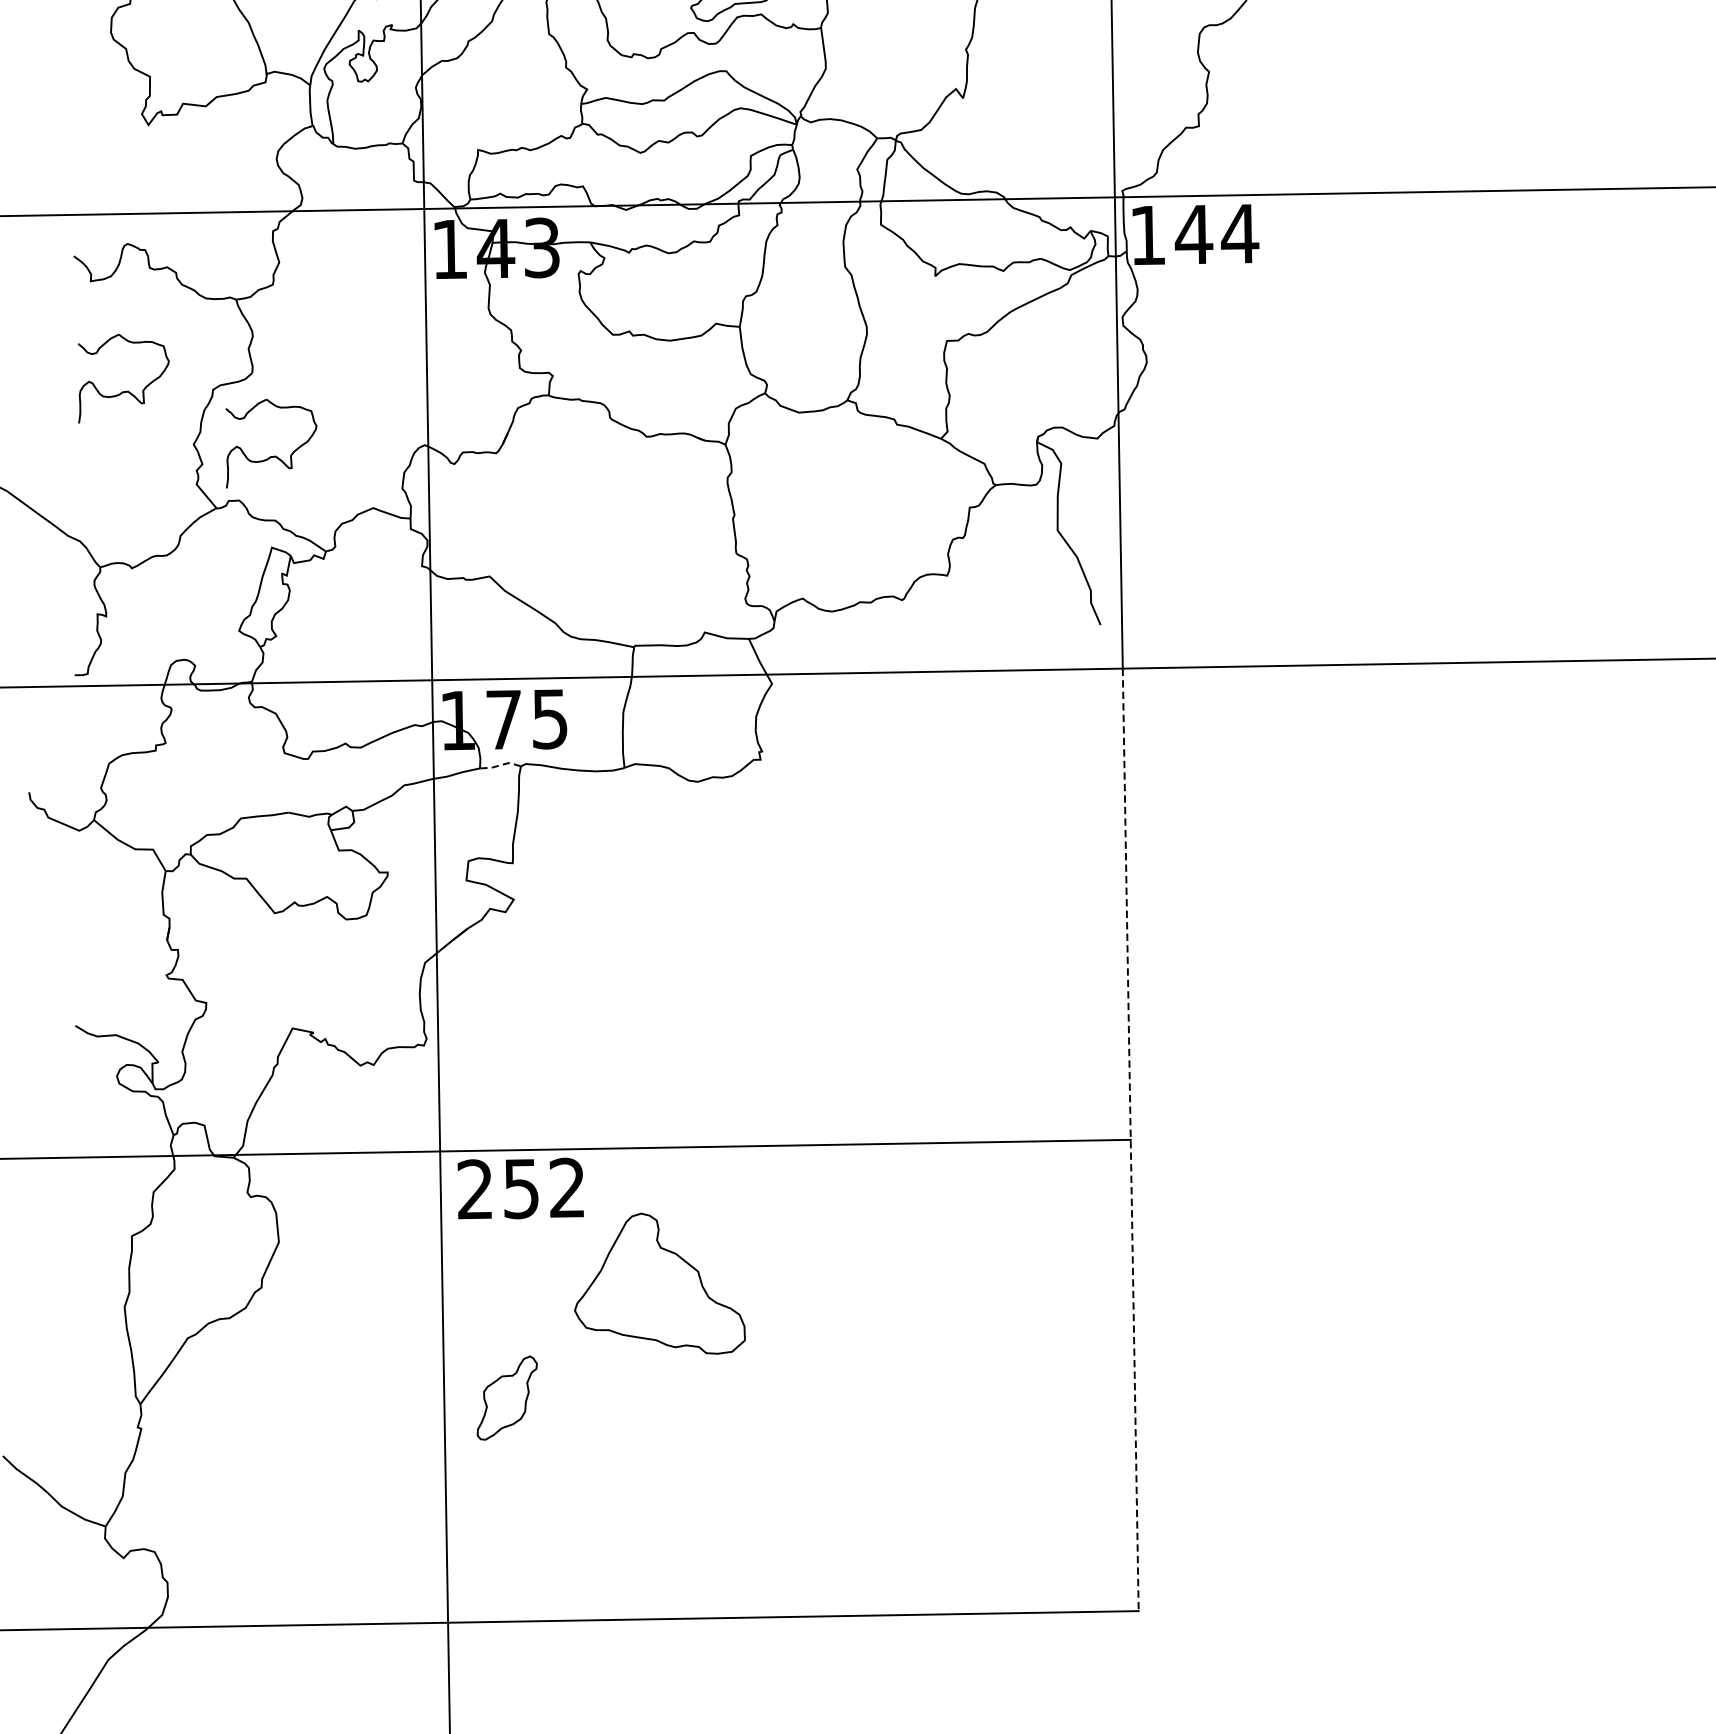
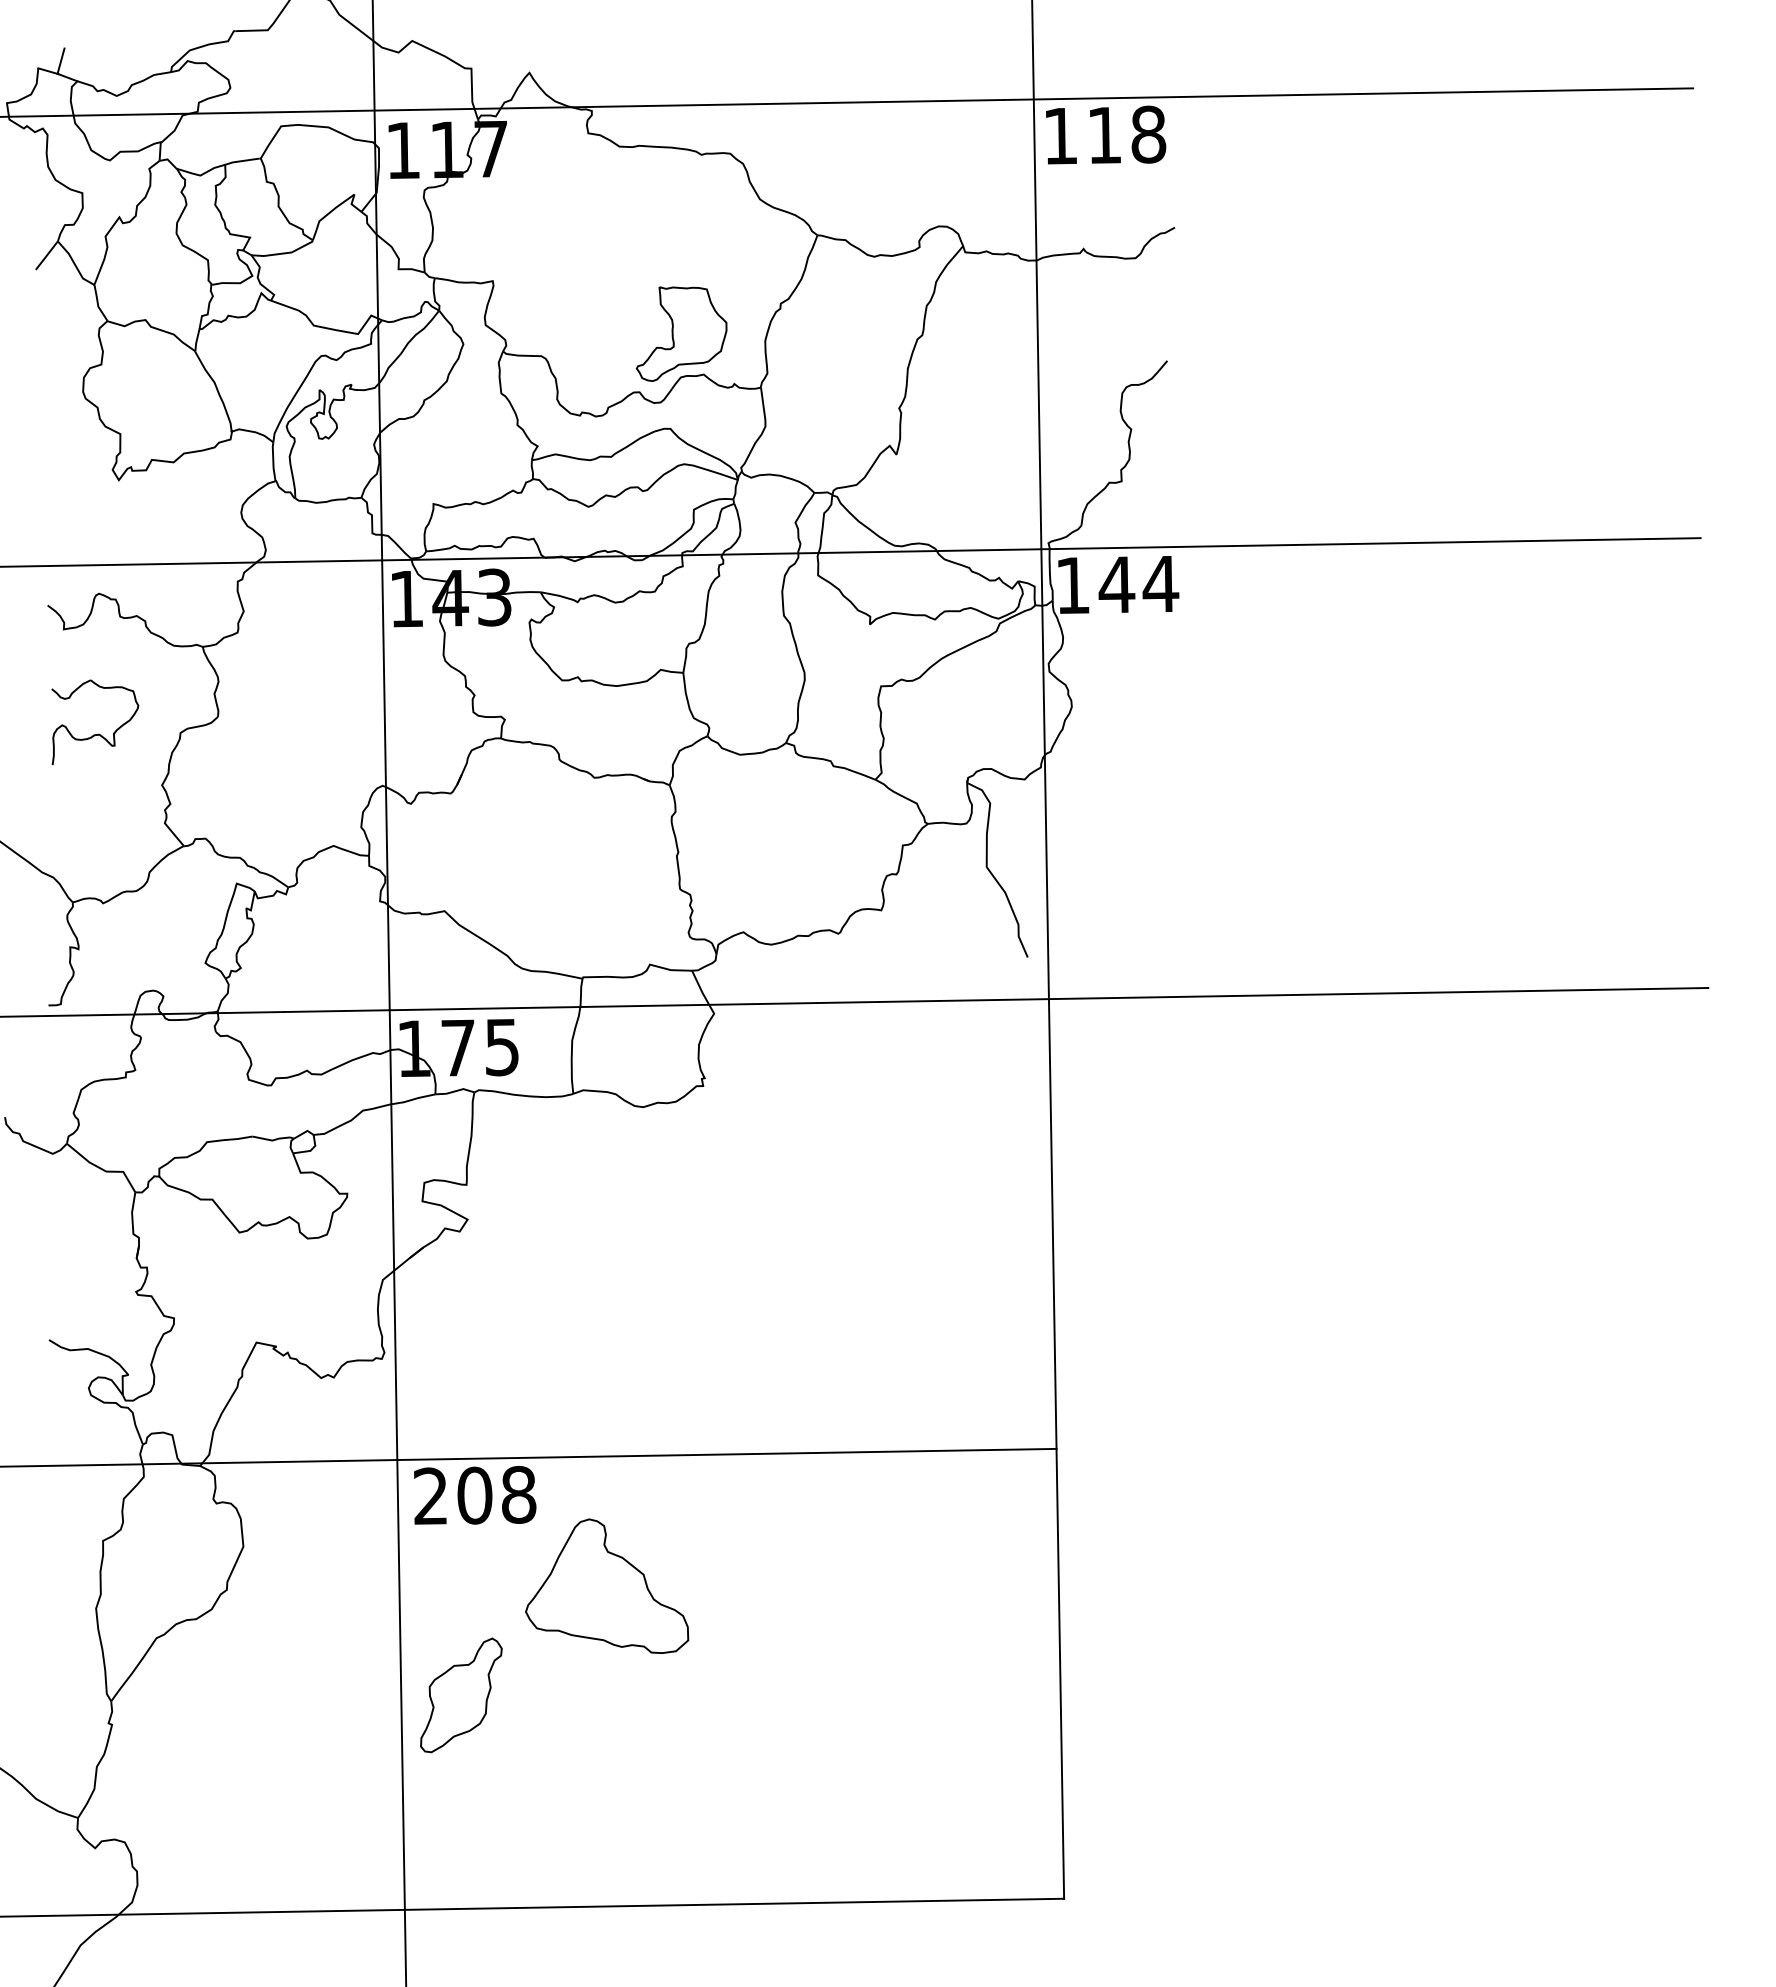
part: (274, 455) -> (239, 795), removed
line: (500, 765) -> (454, 1091), dashed -> solid
line: (1130, 1139) -> (1056, 1448), dashed -> solid
text: (544, 1188) -> (496, 1495), 252 -> 208
part: (507, 1398) -> (461, 1695), size x1.43

